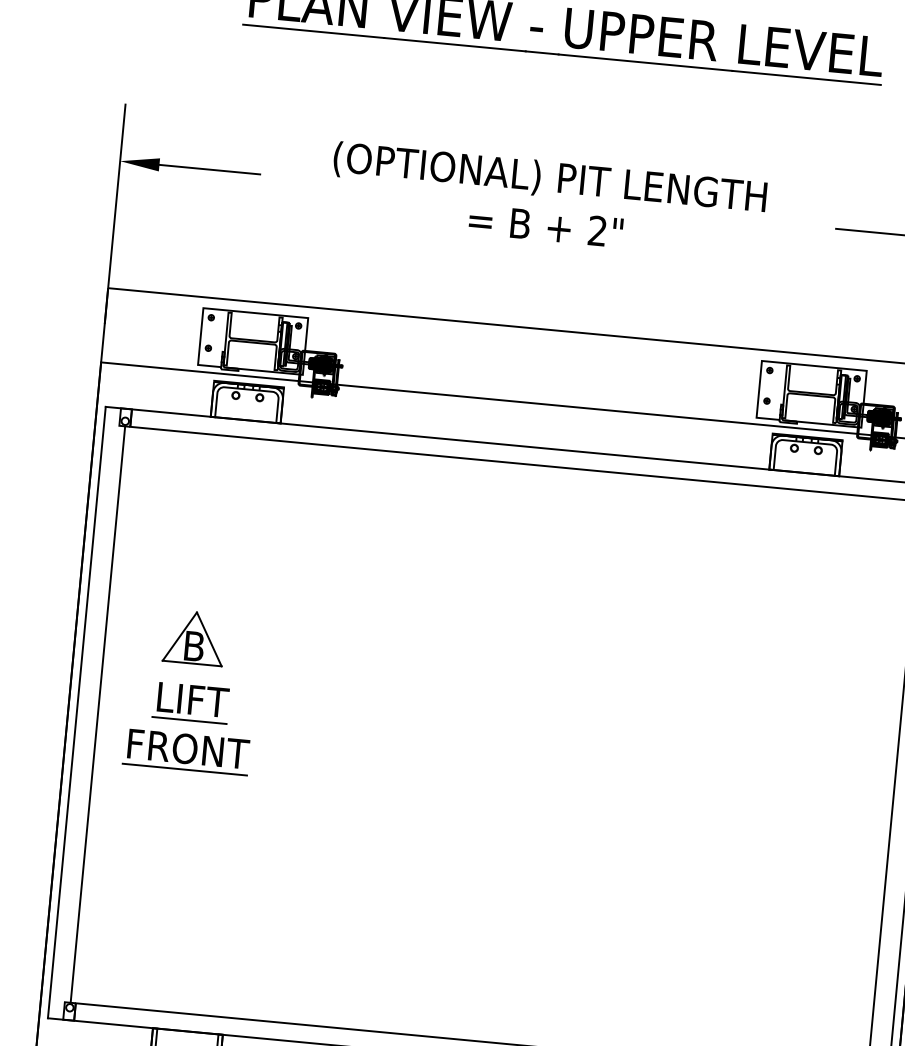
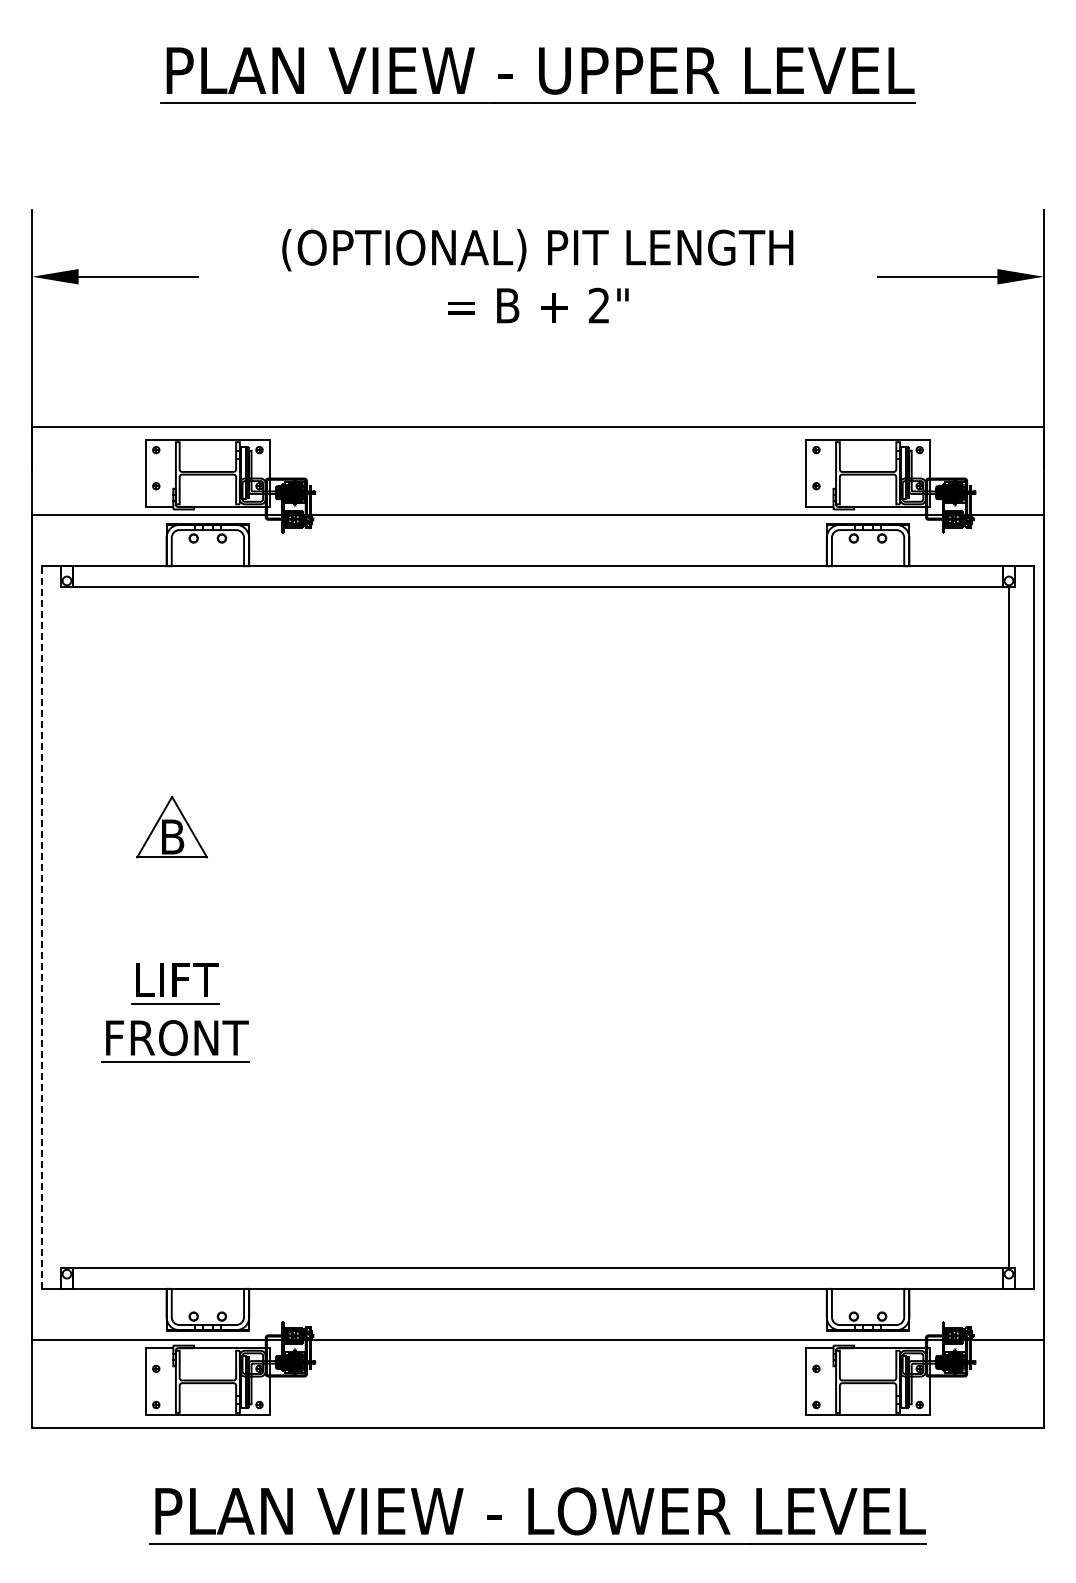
line: (76, 712) -> (42, 927), solid -> dashed
line: (98, 714) -> (67, 927), removed
part: (189, 720) -> (175, 1004), moved

